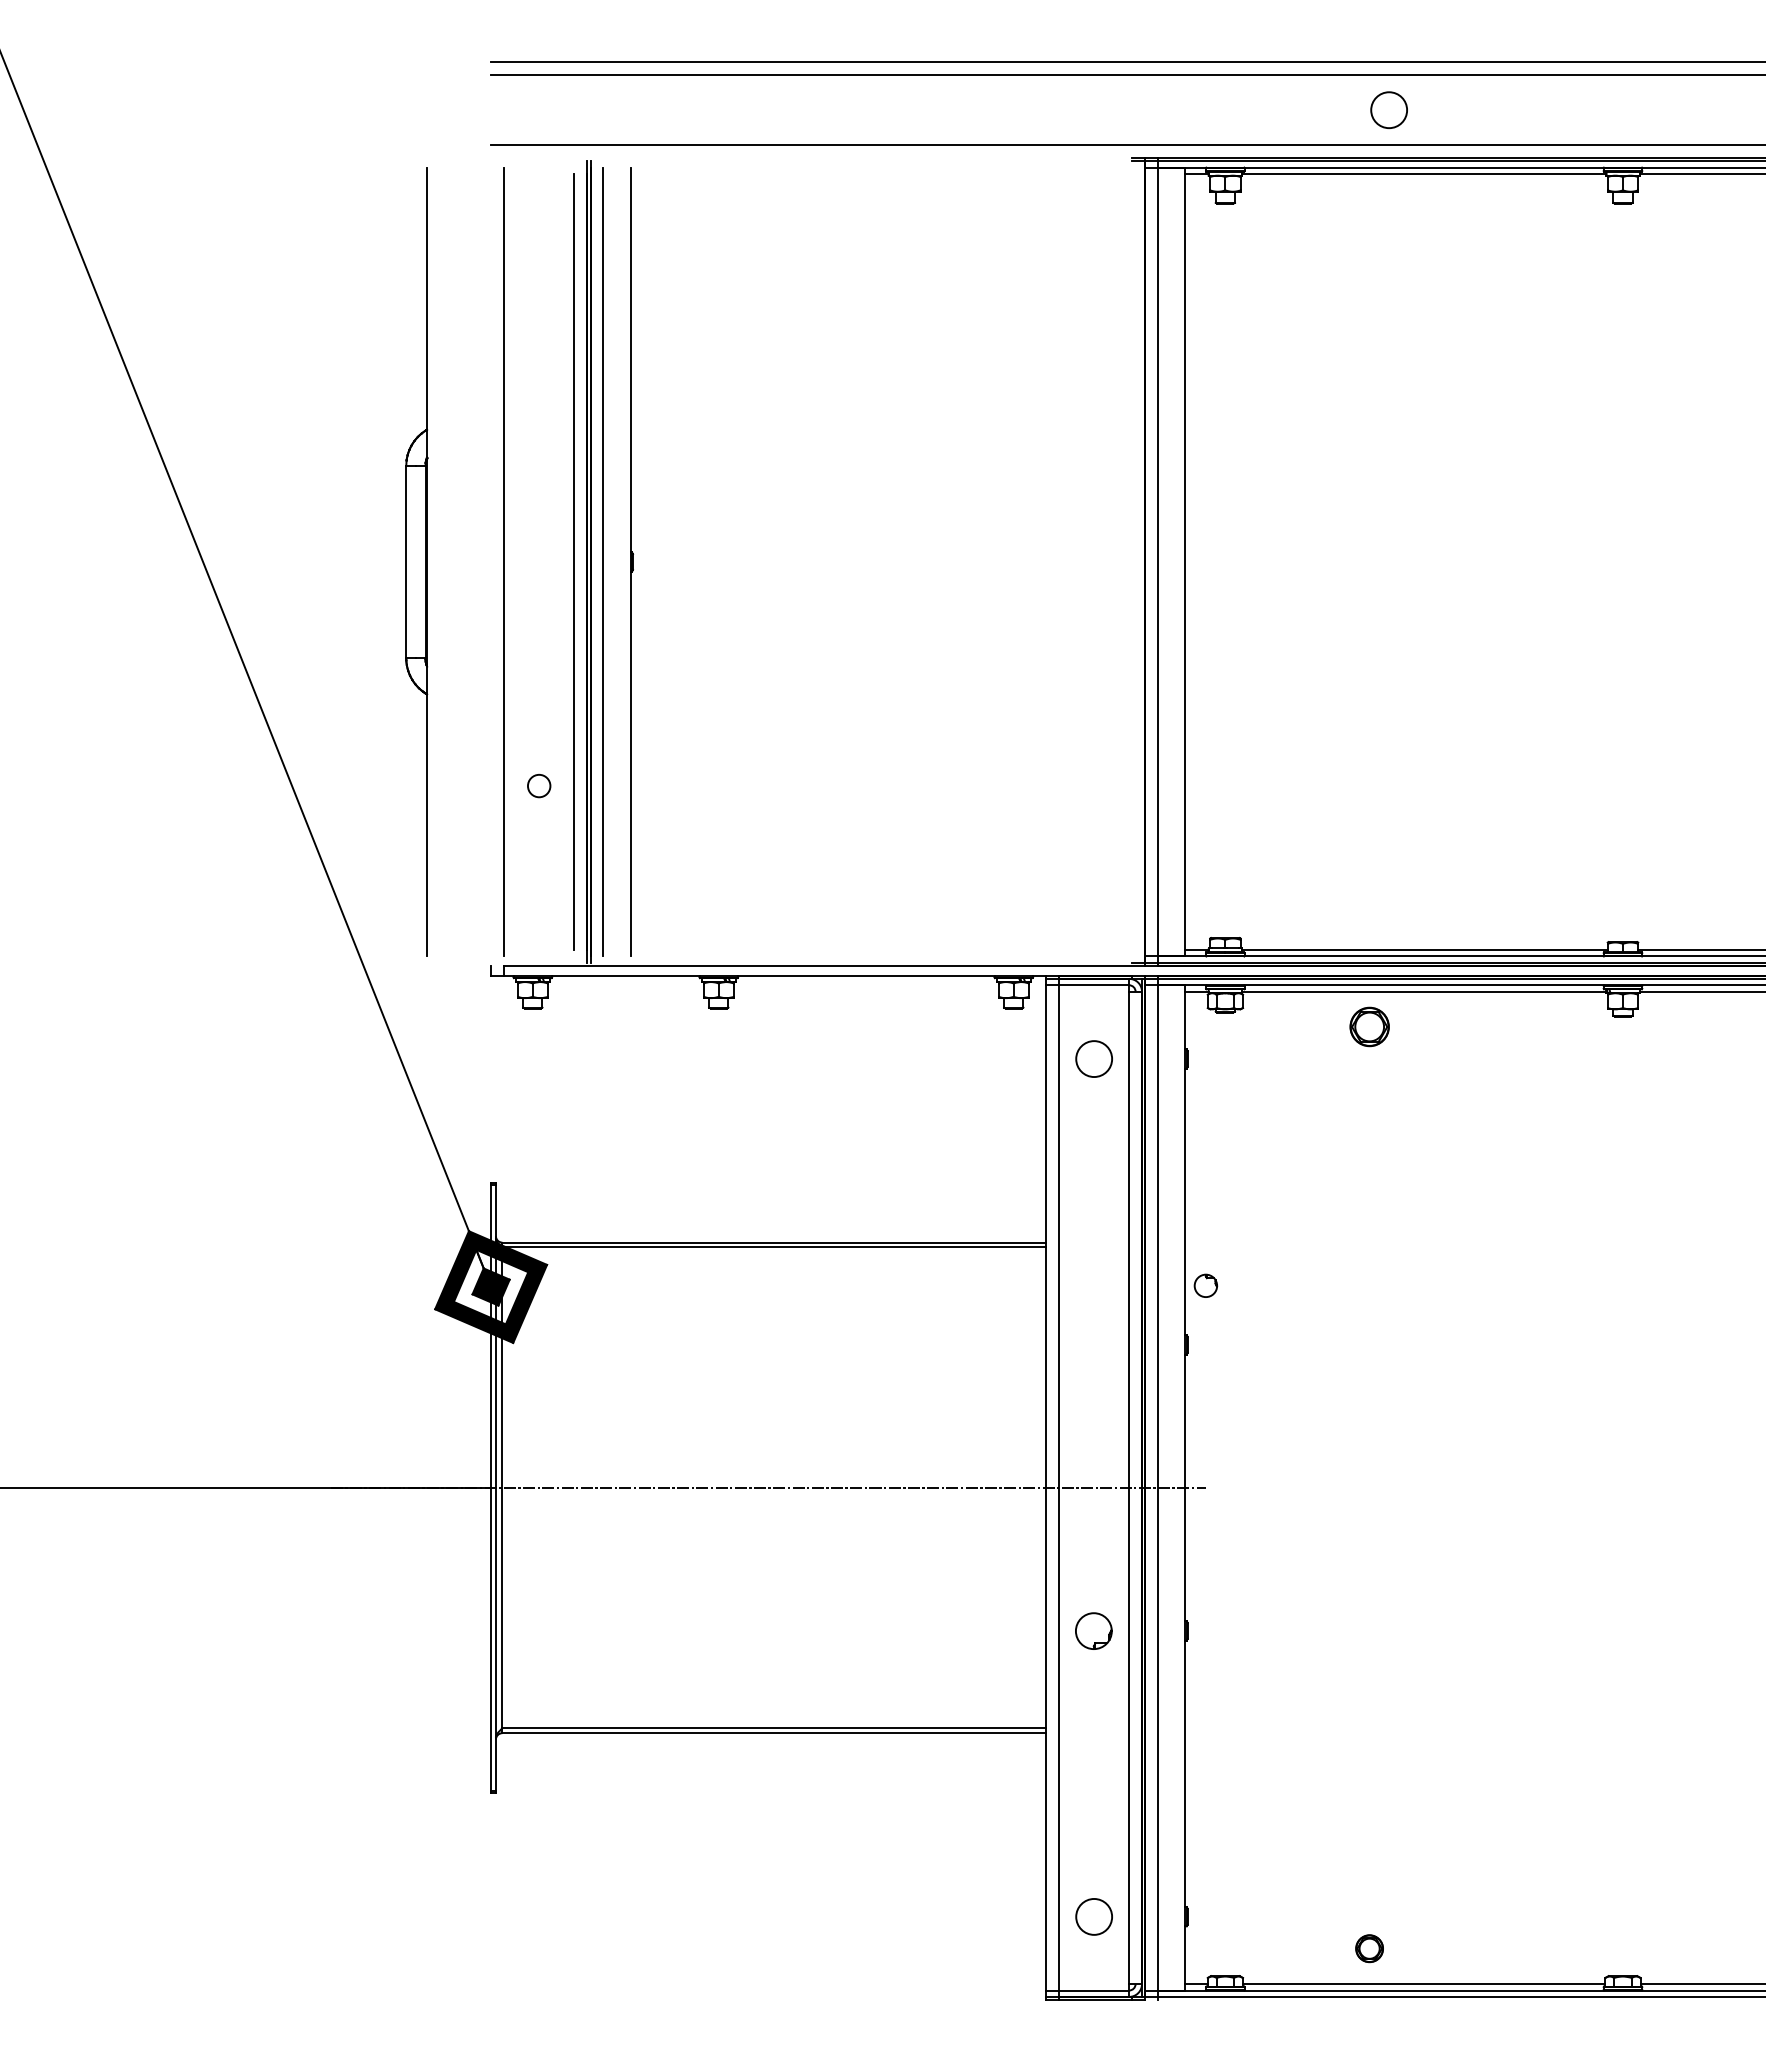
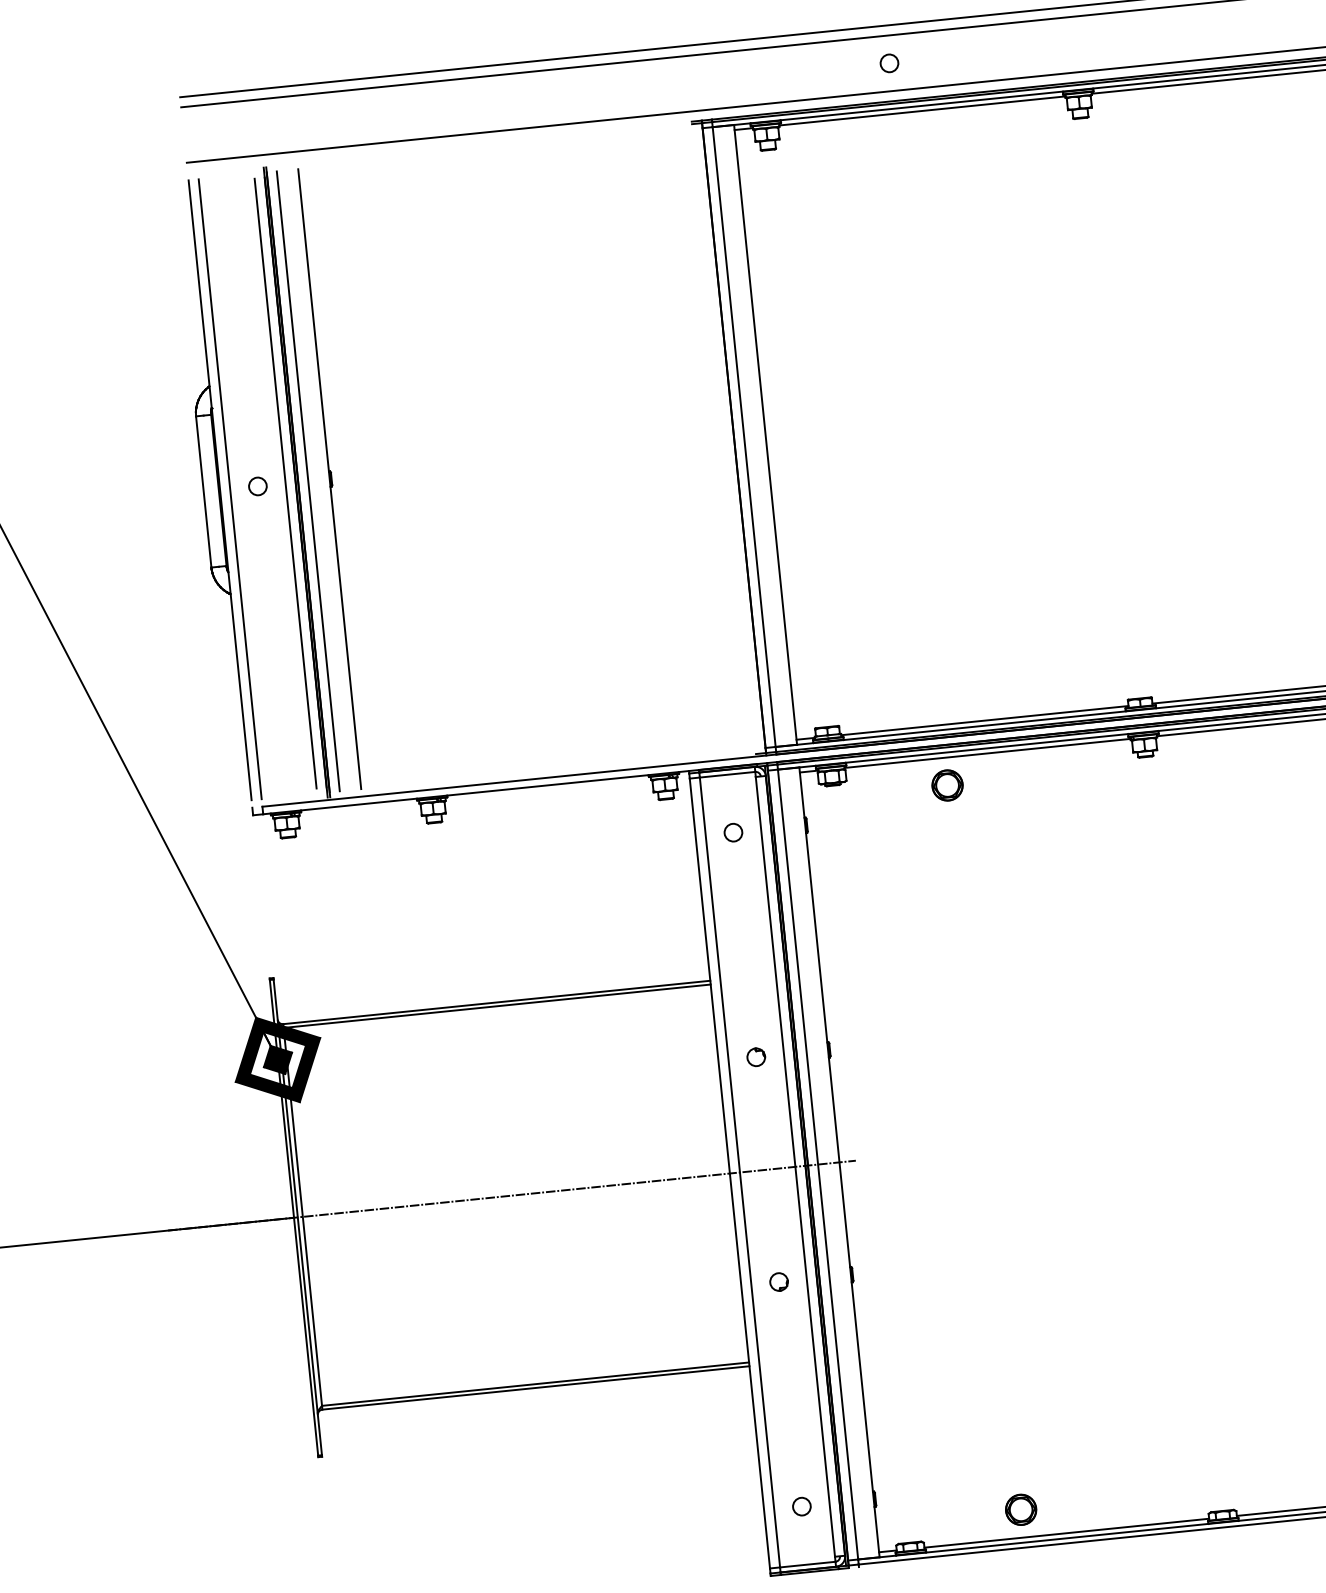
circle: (1388, 109) -> (889, 63), size x0.62
part: (416, 561) -> (211, 490), moved
circle: (539, 786) -> (258, 486), moved
circle: (1093, 1058) -> (733, 832), size x0.62
part: (1205, 1285) -> (755, 1057), moved
part: (1093, 1630) -> (778, 1281), size x0.62
circle: (1093, 1916) -> (801, 1506), size x0.62
part: (1369, 1948) -> (1020, 1509), size x1.43

